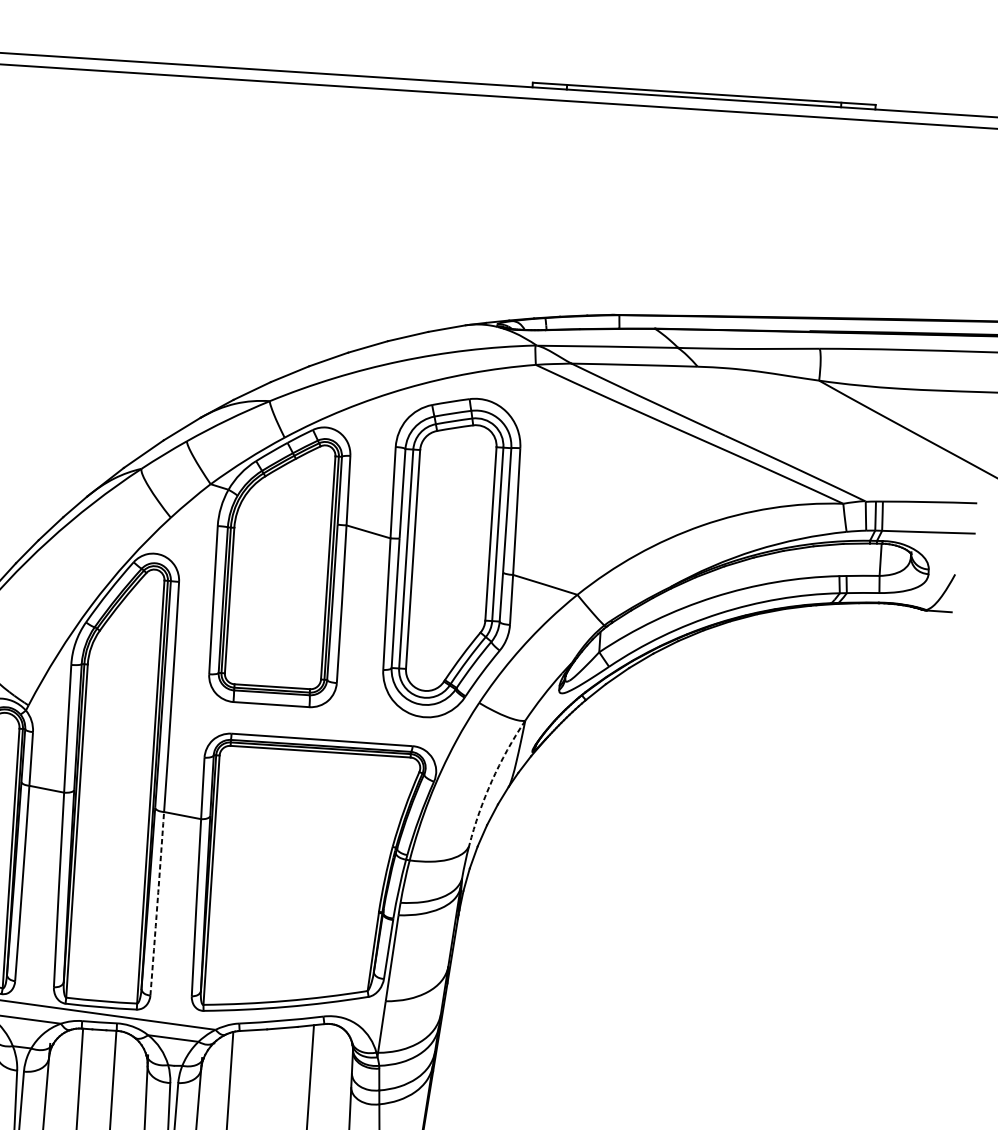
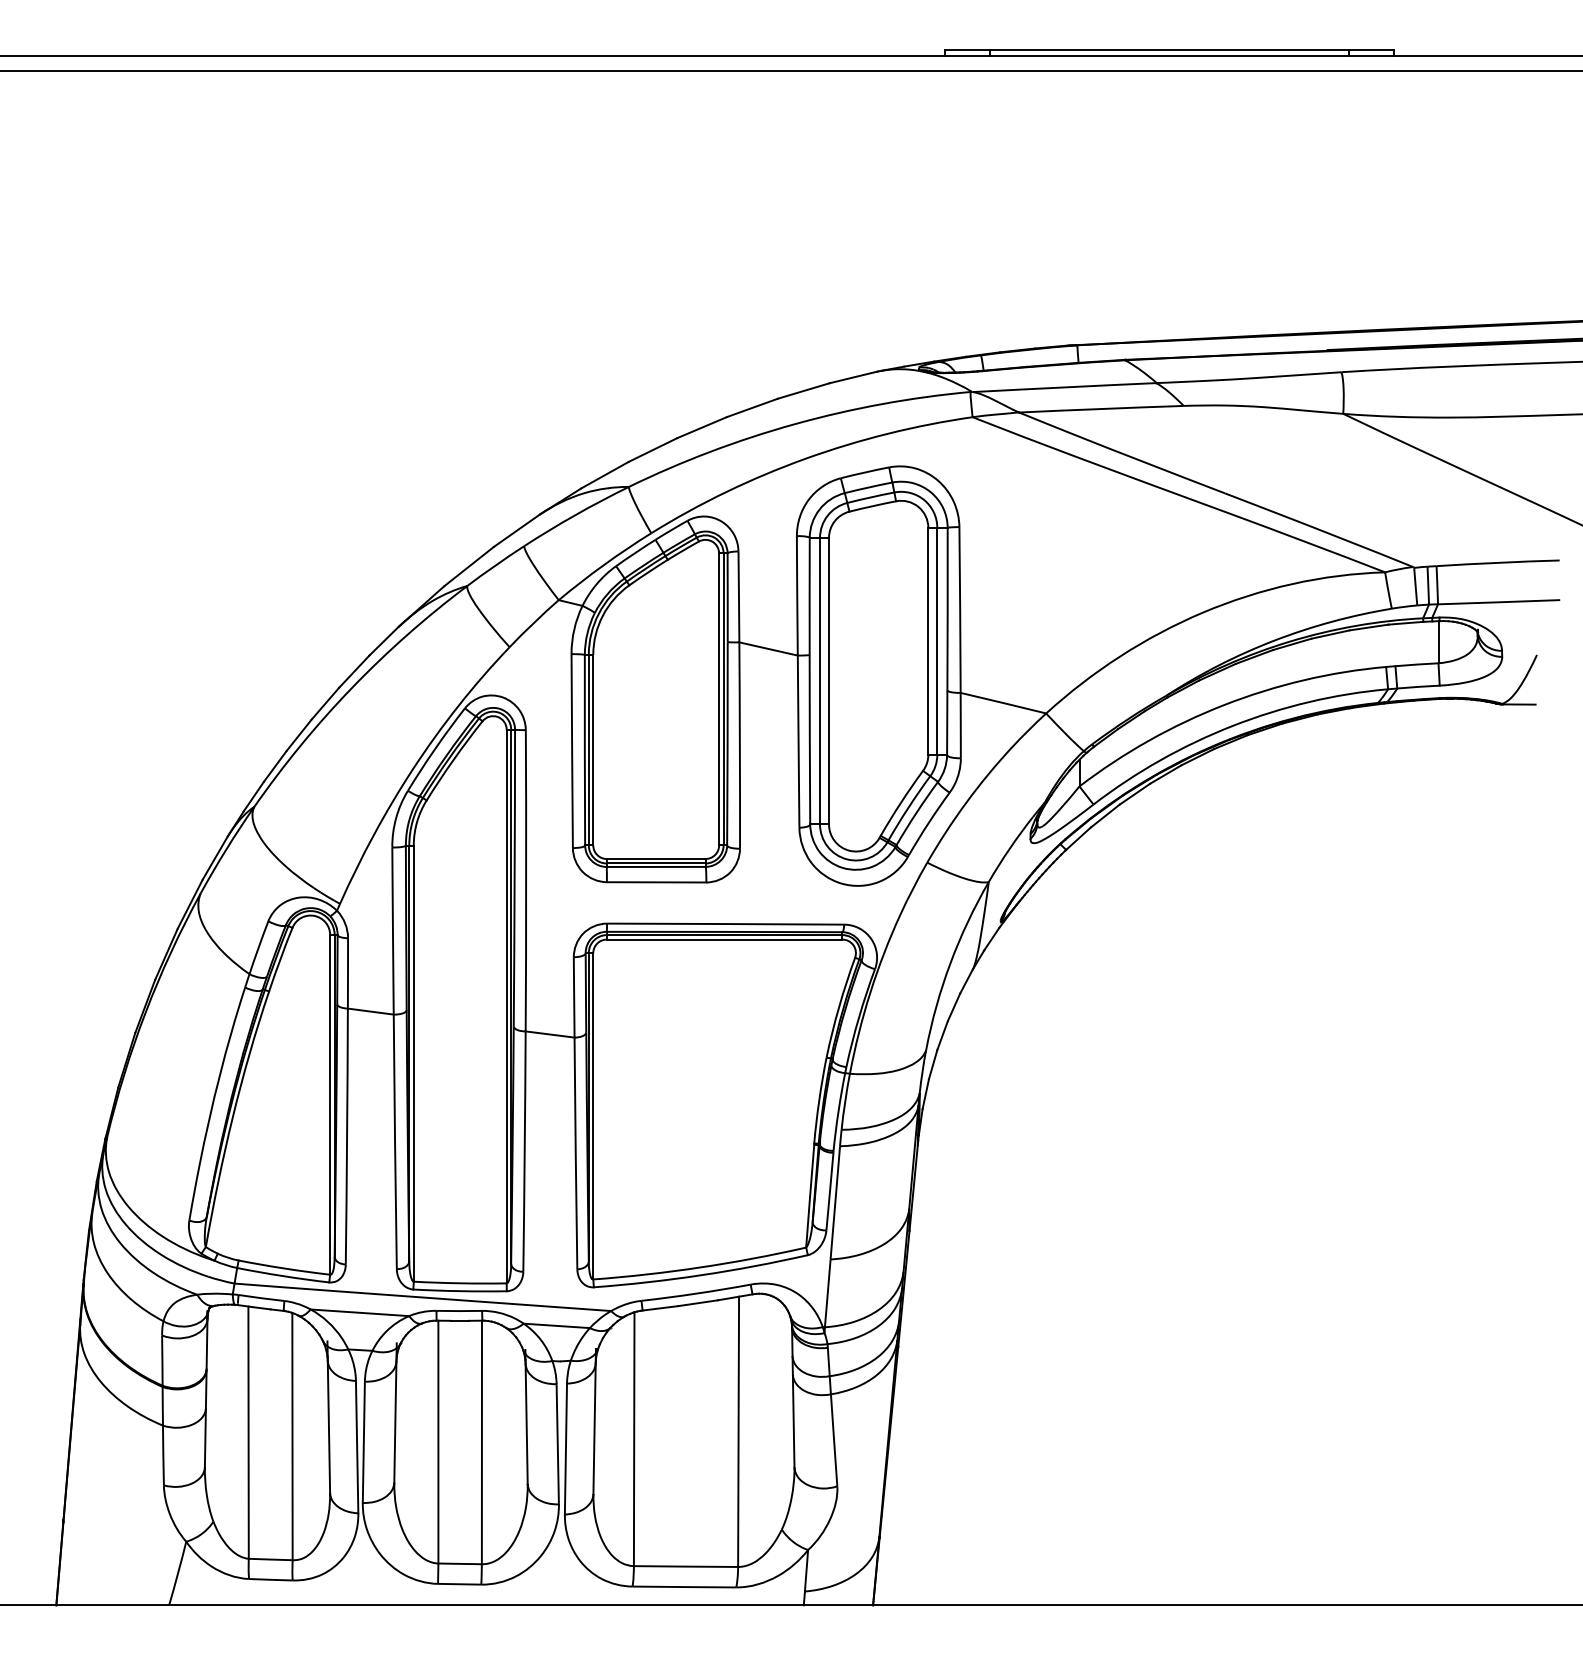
arc: (491, 781) -> (950, 963), dashed -> solid
arc: (157, 903) -> (524, 1151), dashed -> solid

